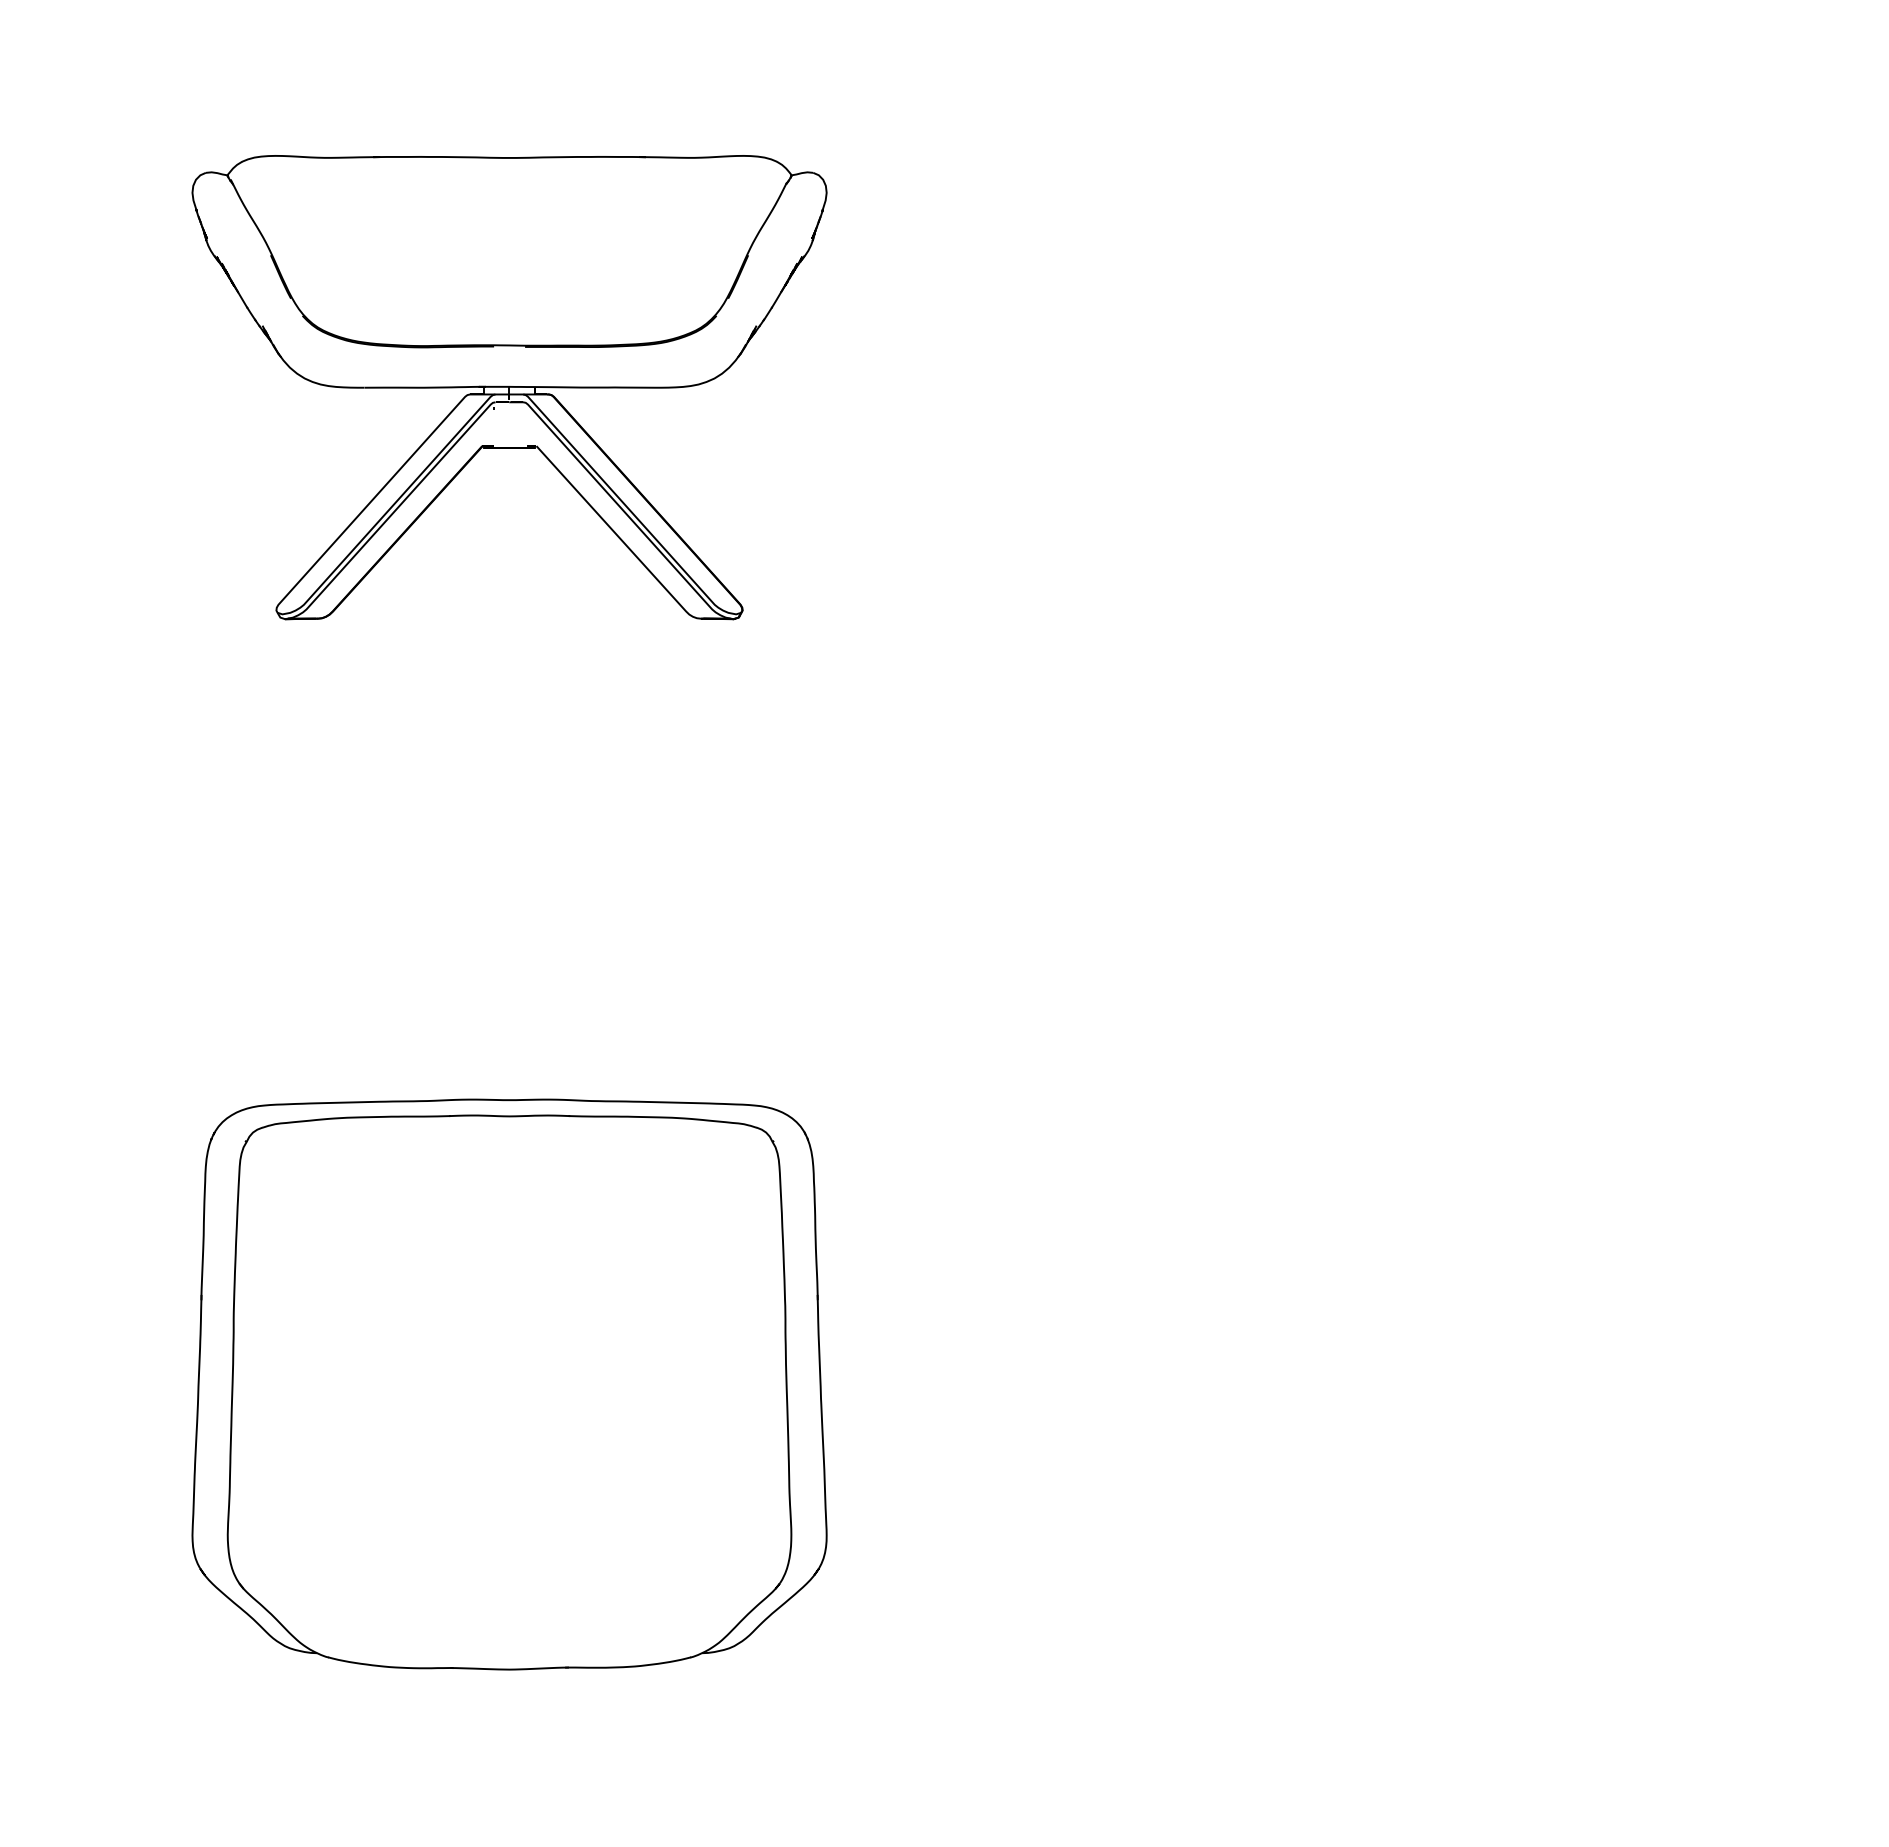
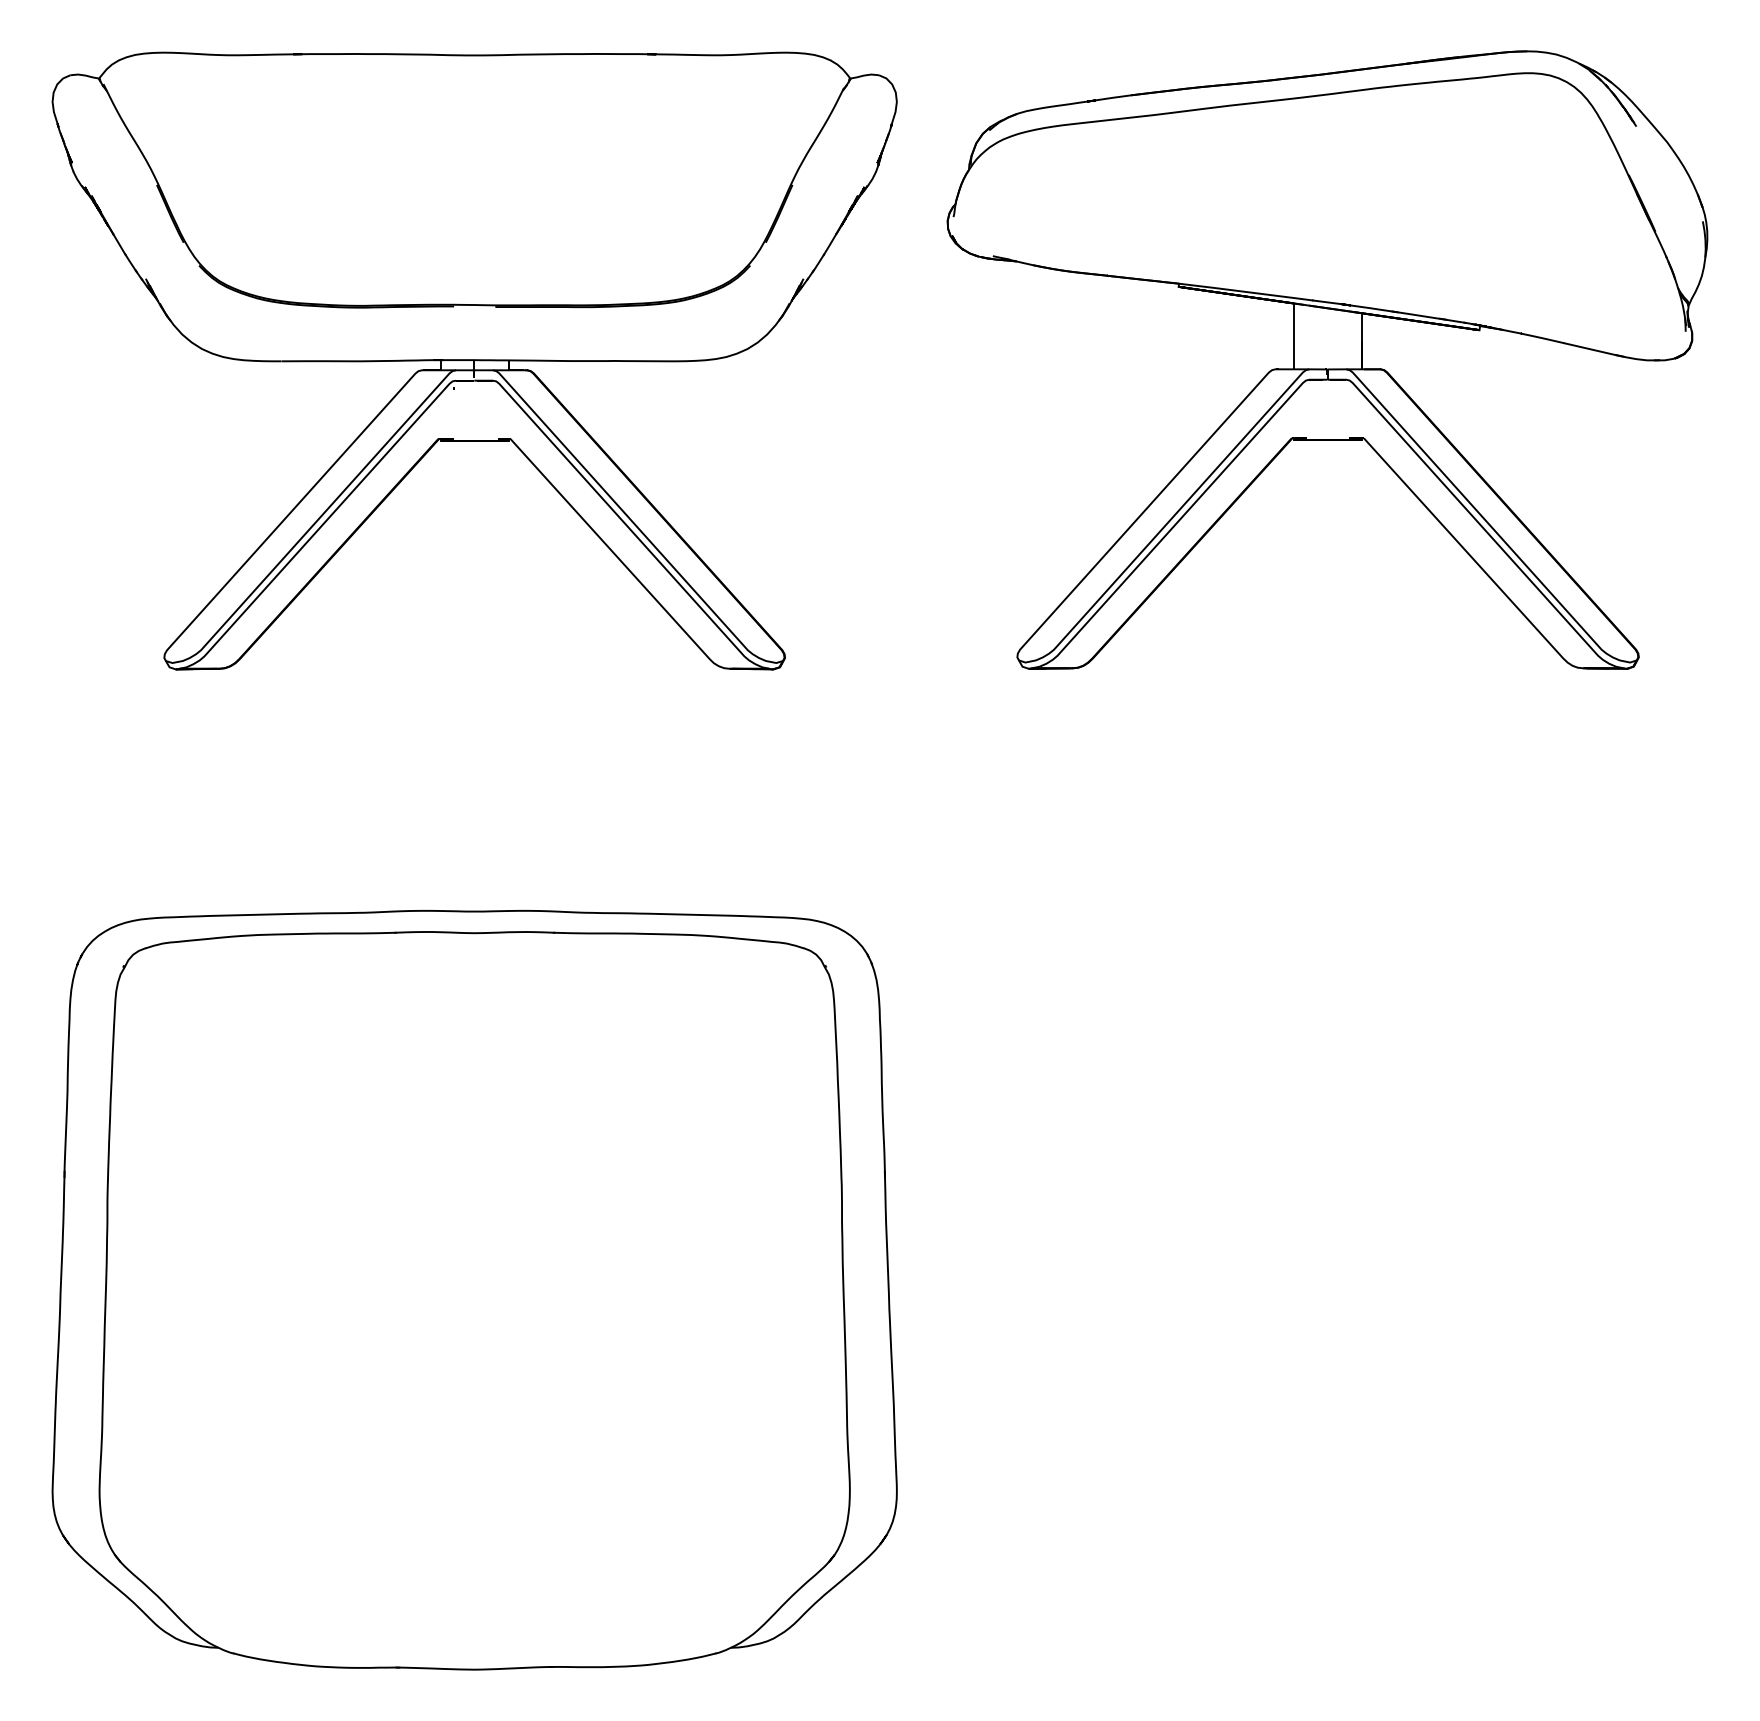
part: (1424, 386) -> (1327, 360), added
part: (509, 387) -> (474, 361), size x1.43
part: (509, 1384) -> (474, 1290), size x1.43

